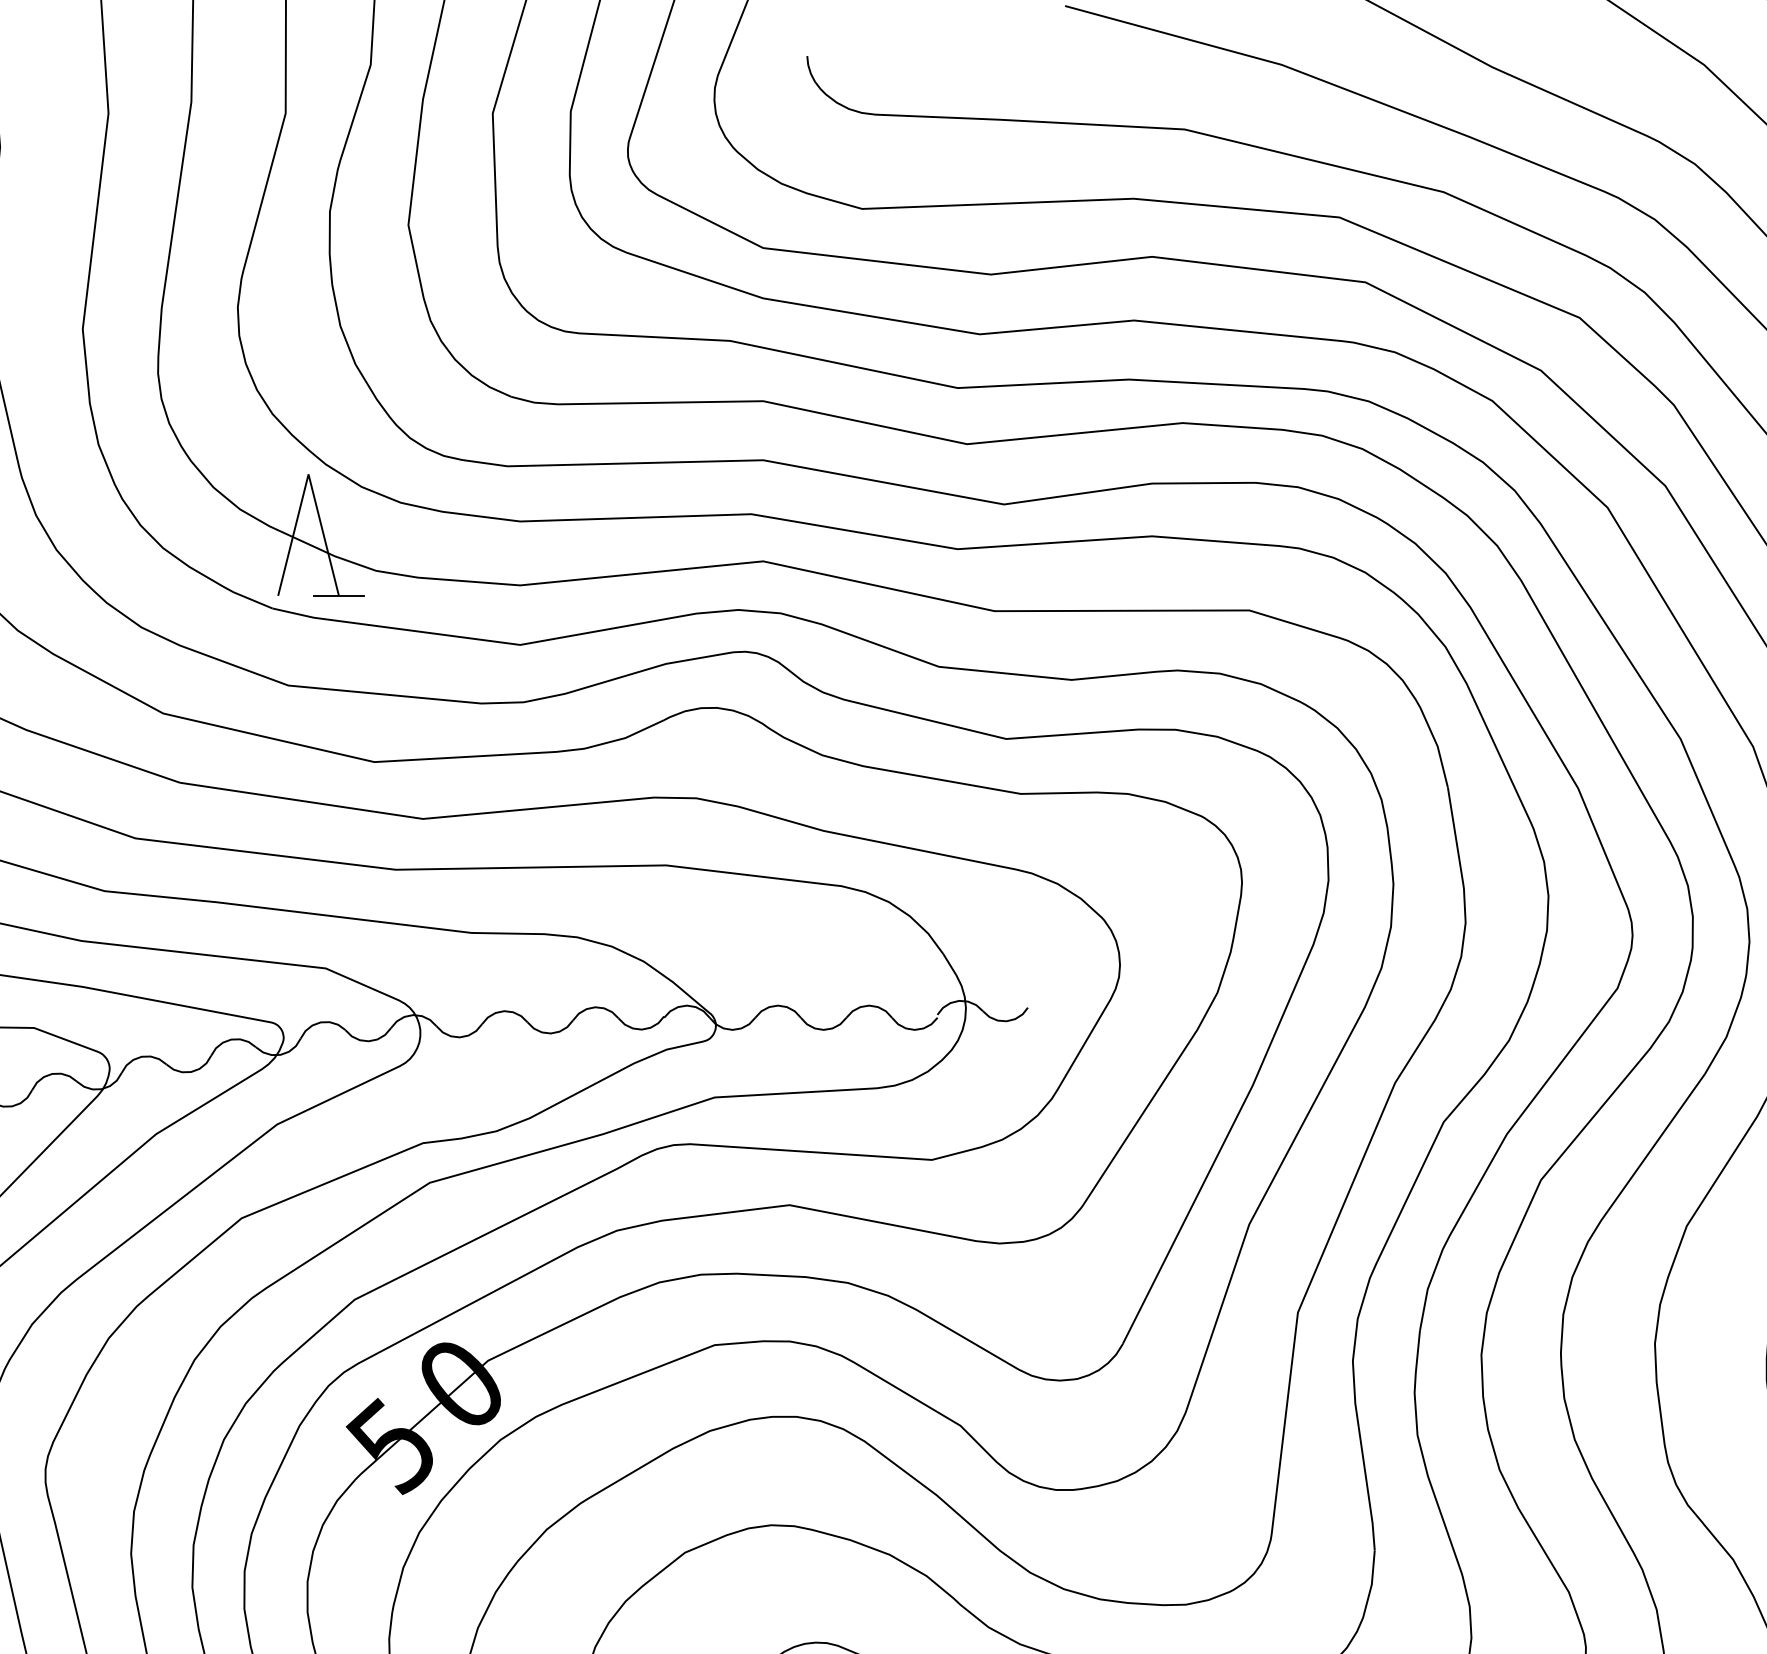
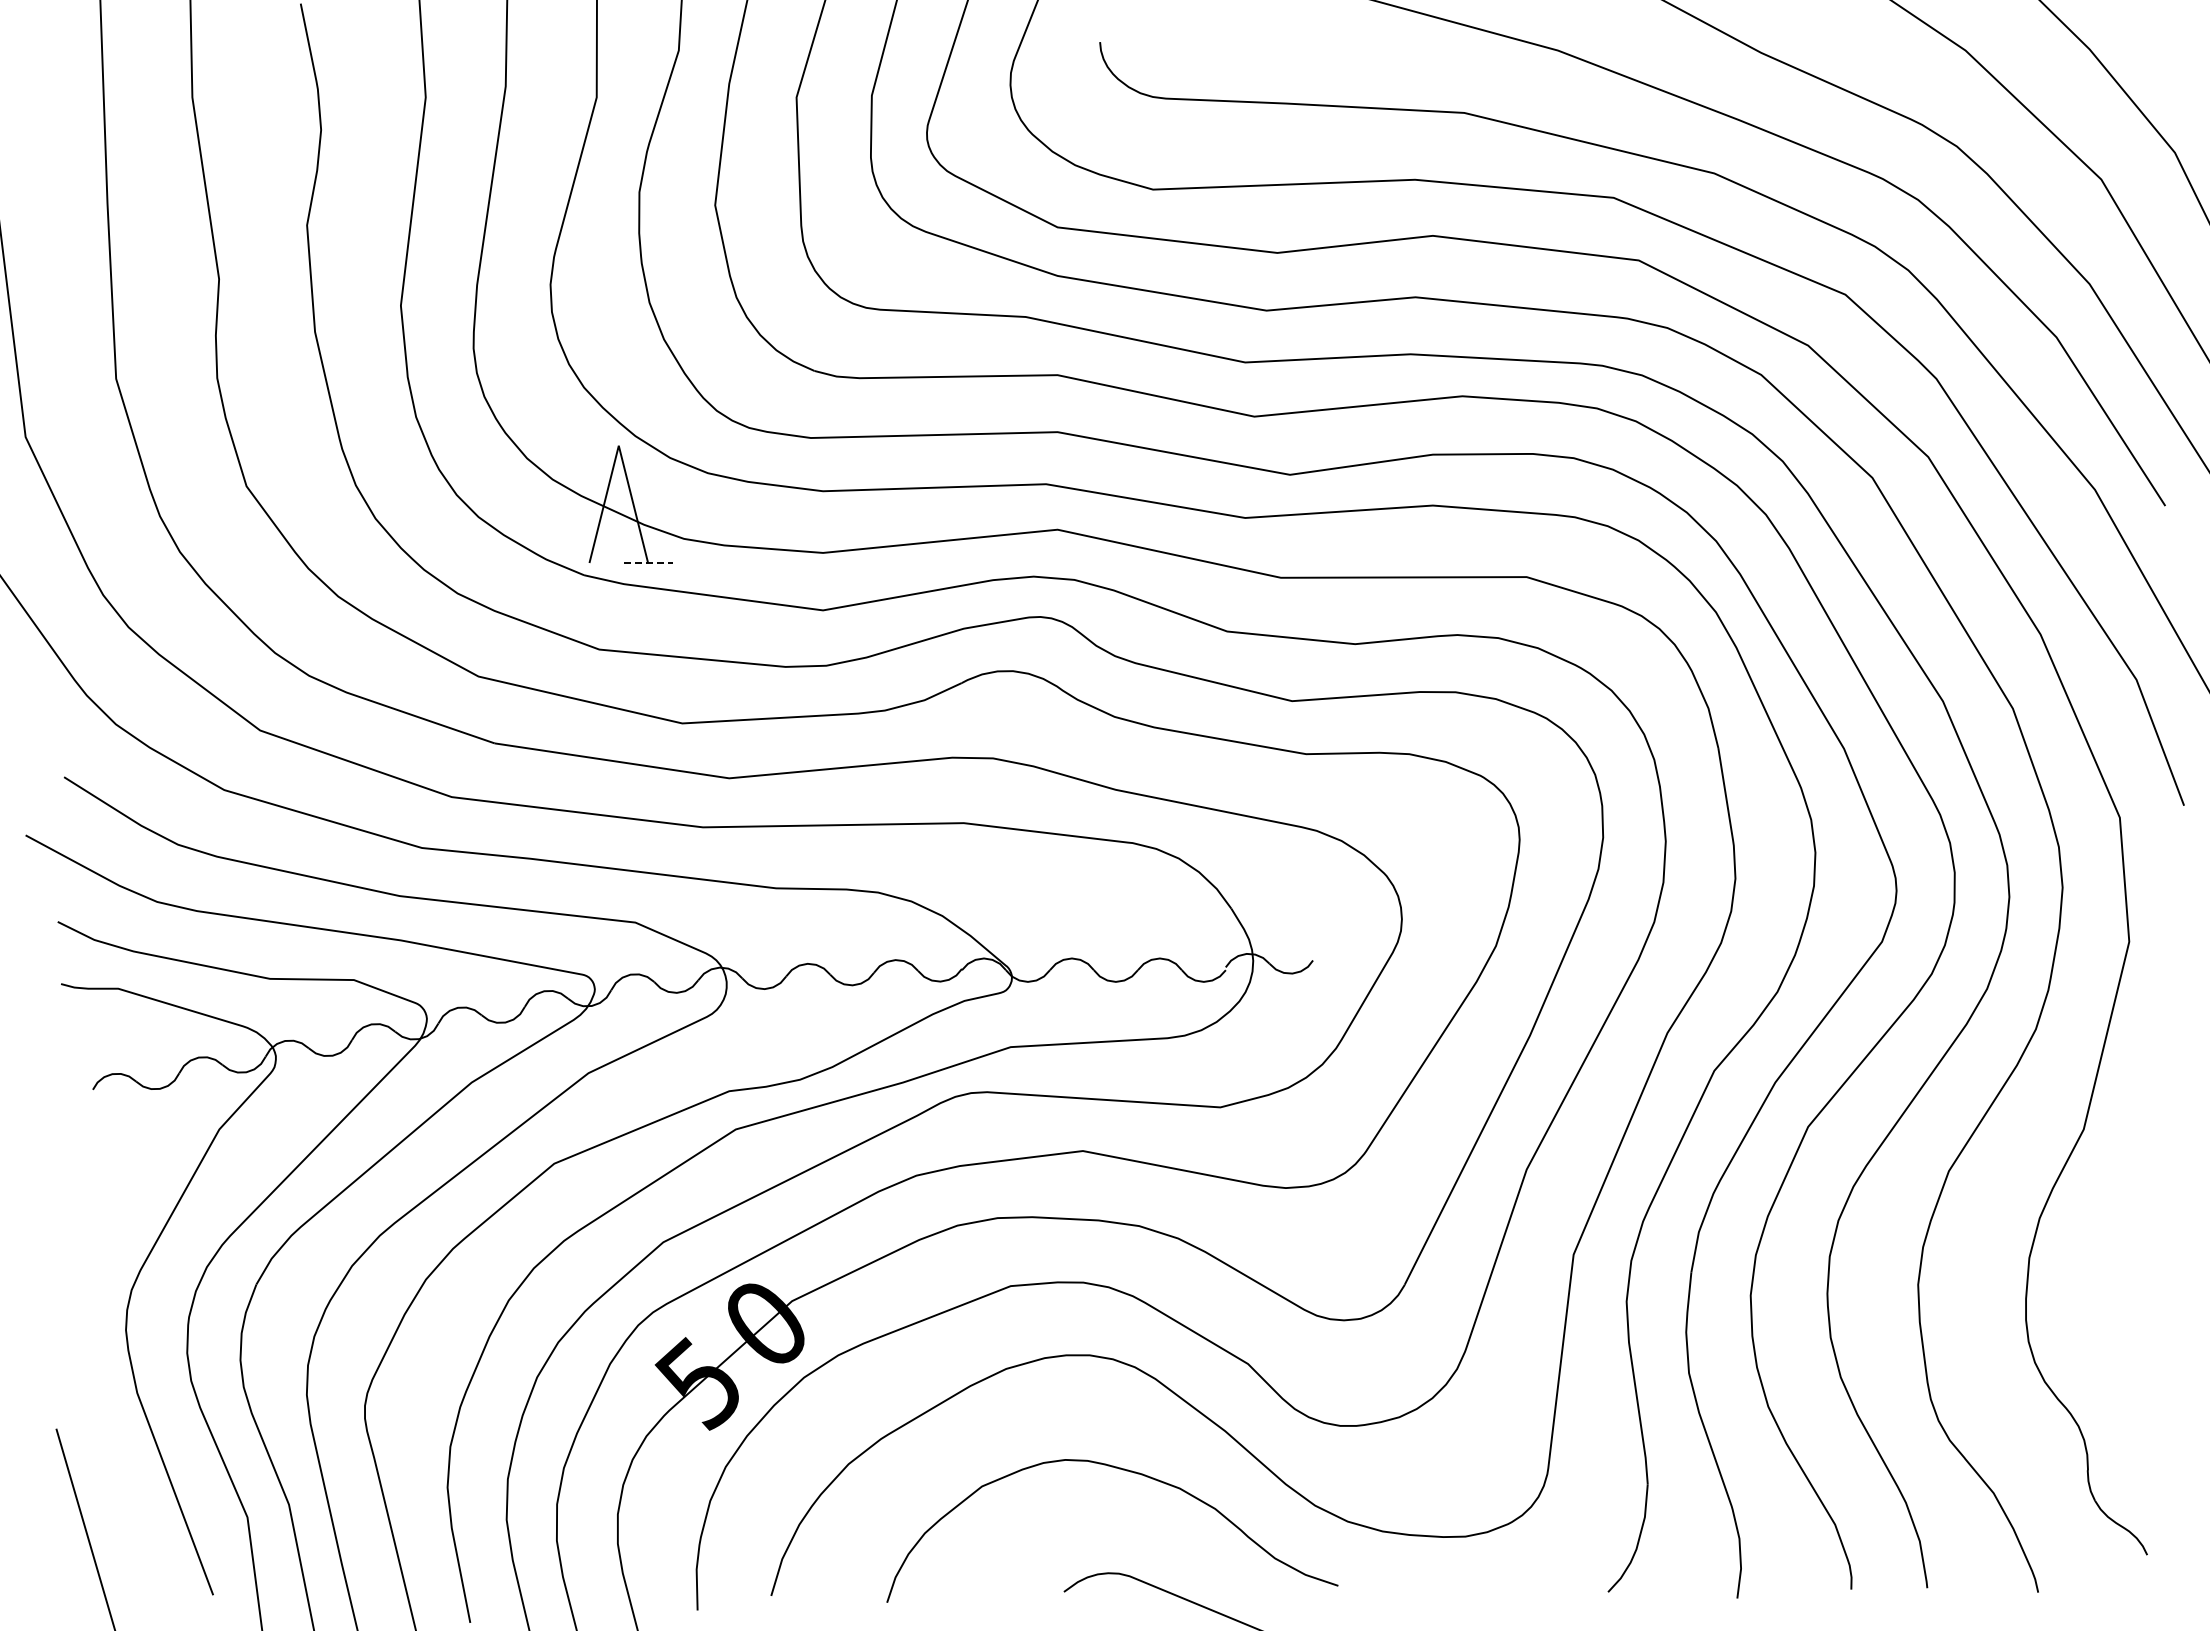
line: (339, 596) -> (648, 563), solid -> dashed

